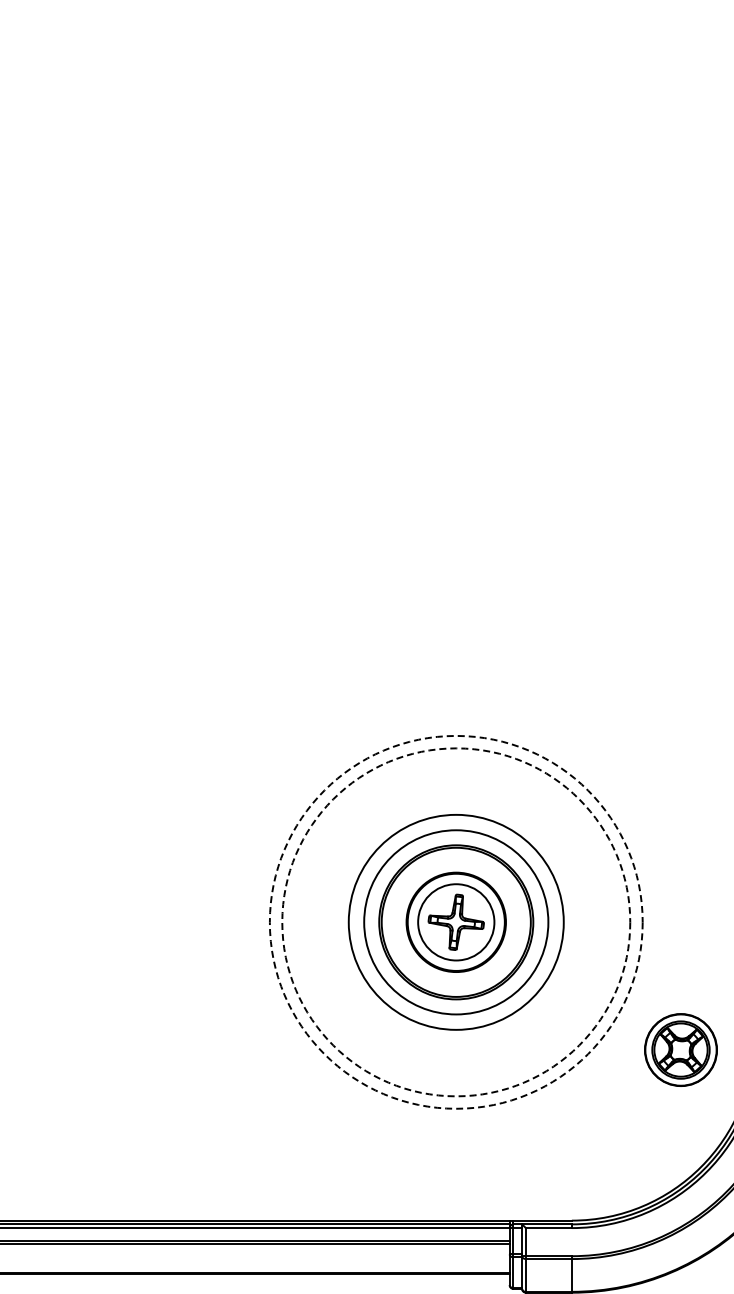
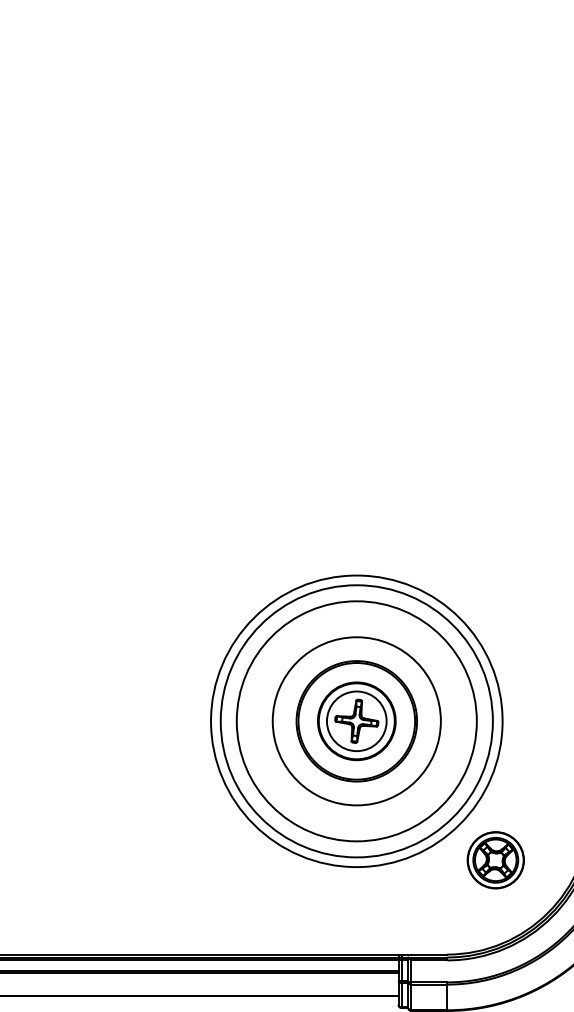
circle: (455, 921) -> (356, 720), dashed -> solid
circle: (455, 921) -> (356, 720), size x1.67
circle: (456, 922) -> (356, 721), dashed -> solid
part: (680, 1049) -> (495, 859), moved

